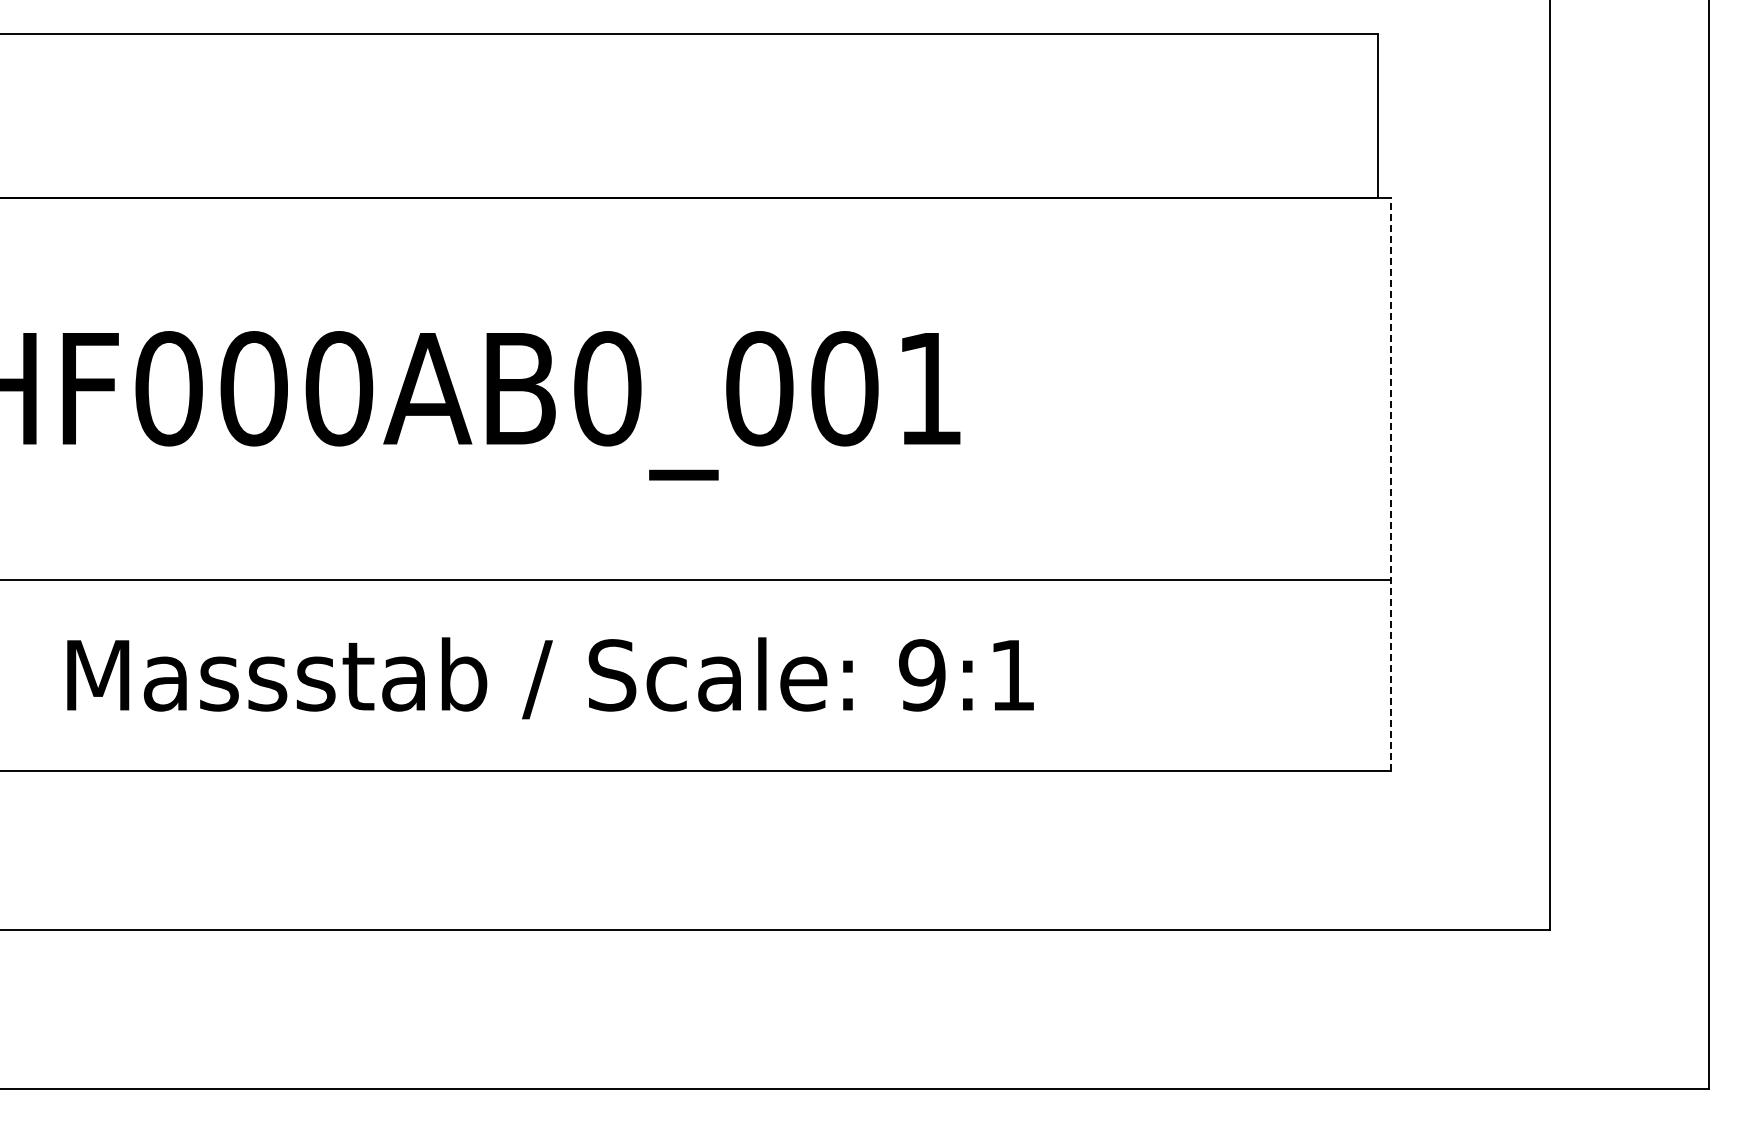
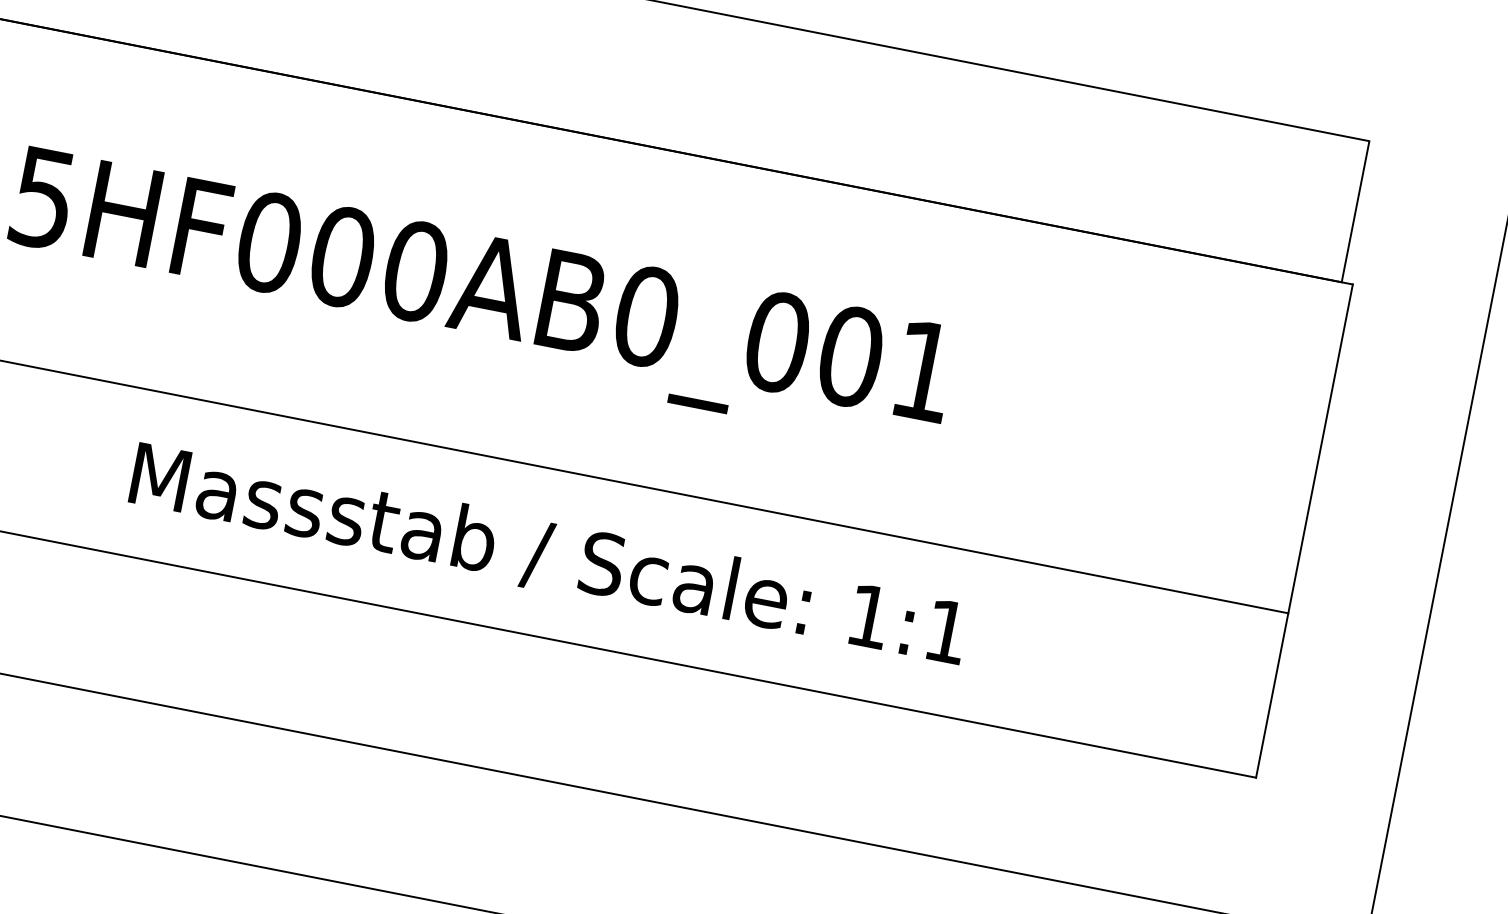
line: (1390, 484) -> (1304, 531), dashed -> solid
text: (922, 675) -> (869, 616), 9:1 -> 1:1

